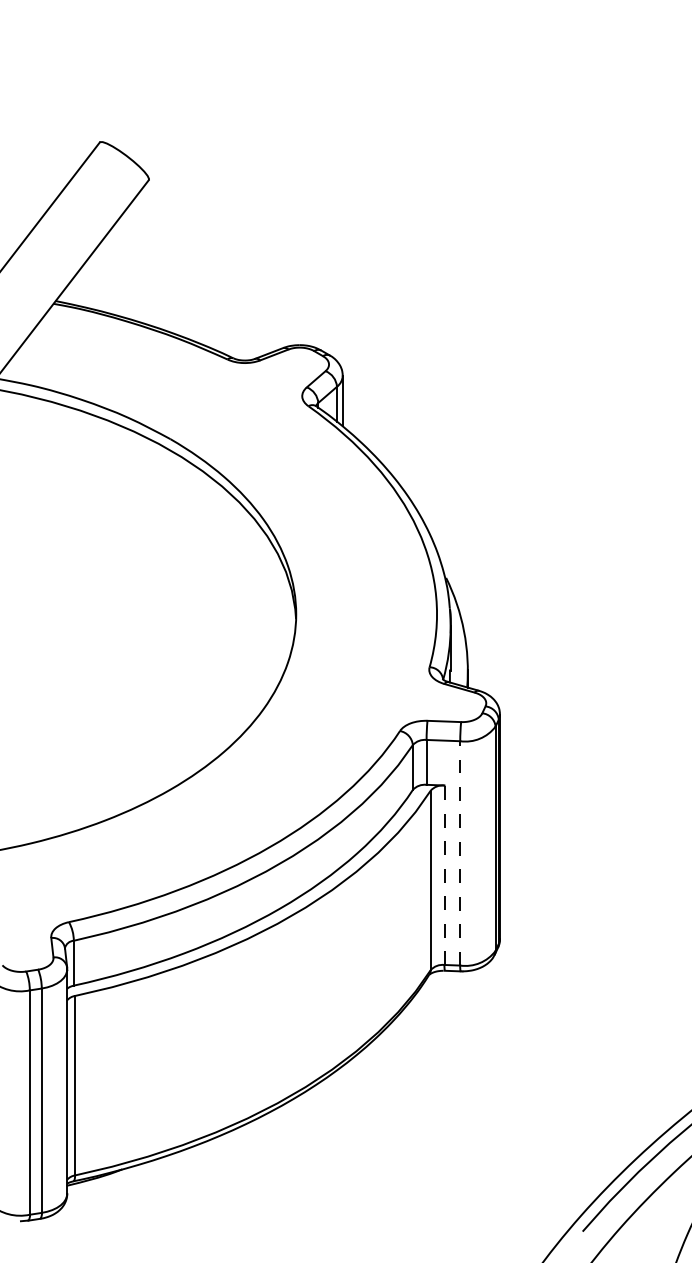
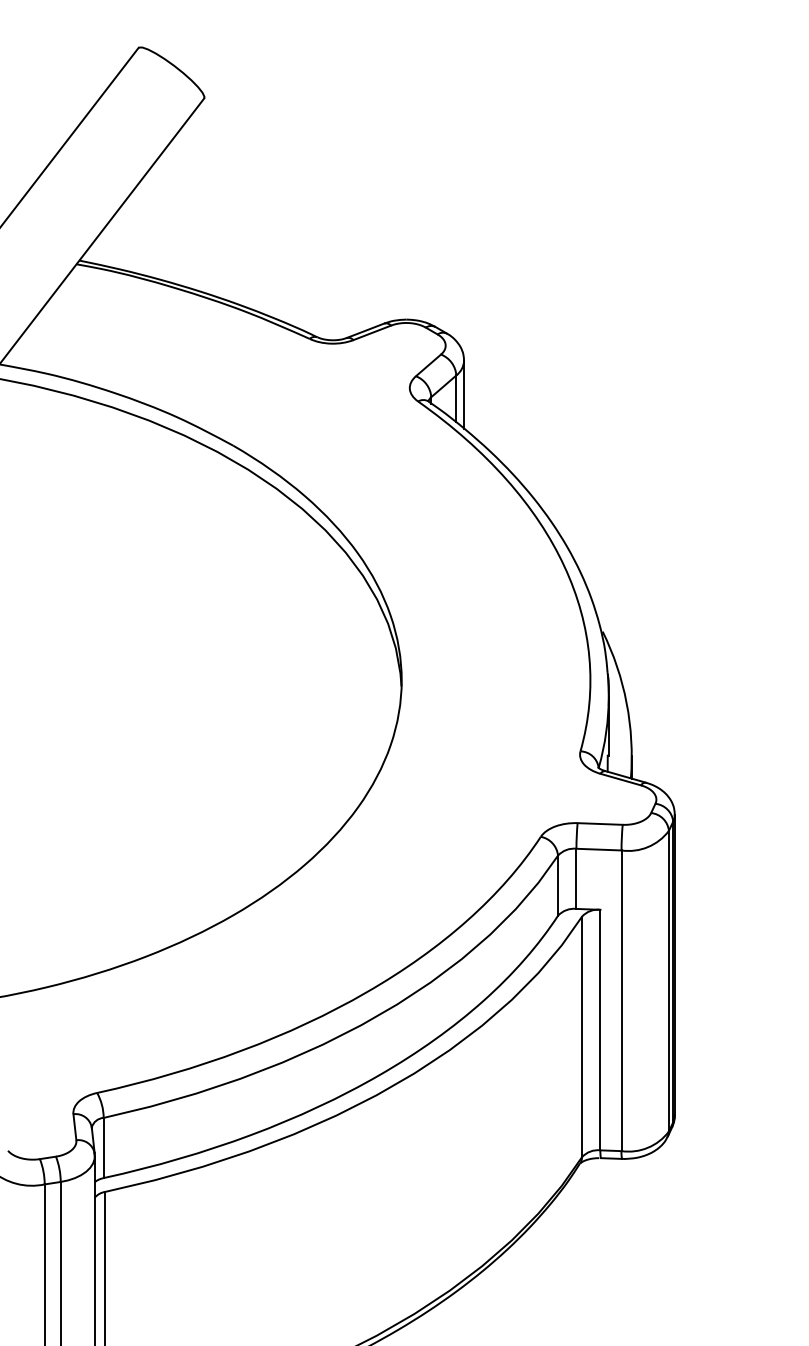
line: (460, 852) -> (621, 999), dashed -> solid
line: (444, 875) -> (600, 1030), dashed -> solid

